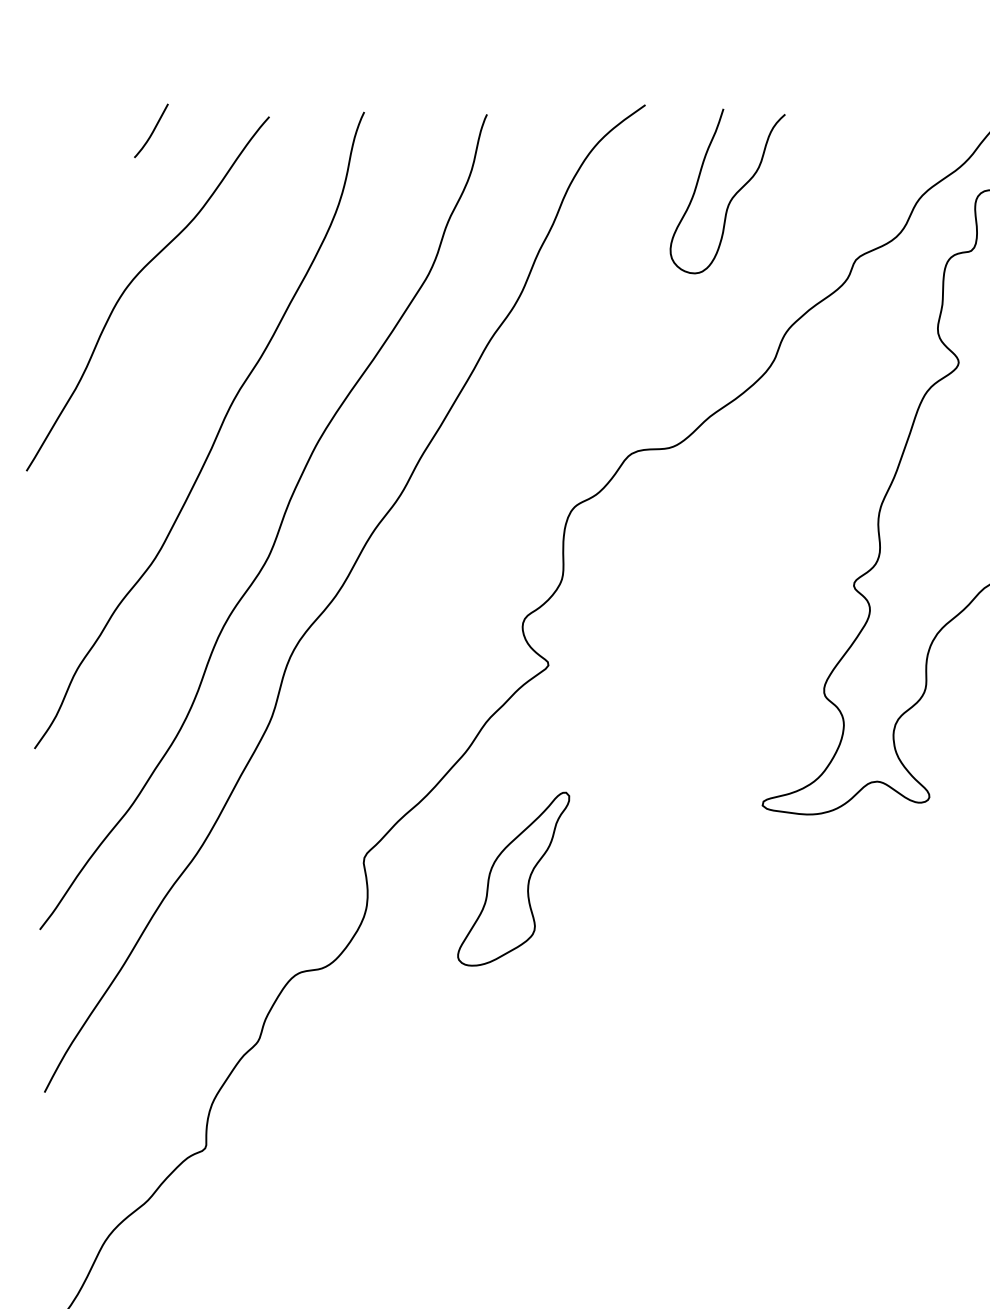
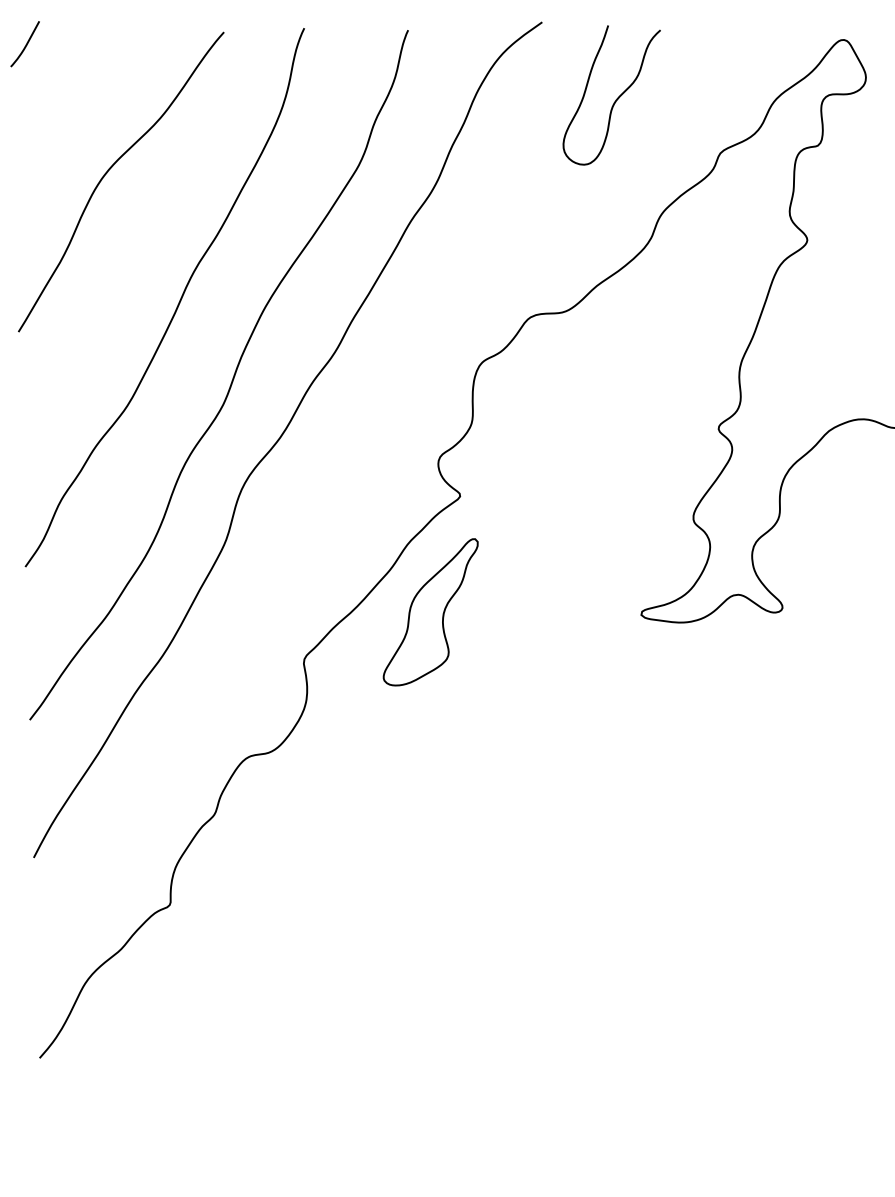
curve: (151, 131) -> (25, 44), moved
part: (513, 879) -> (430, 612), moved

